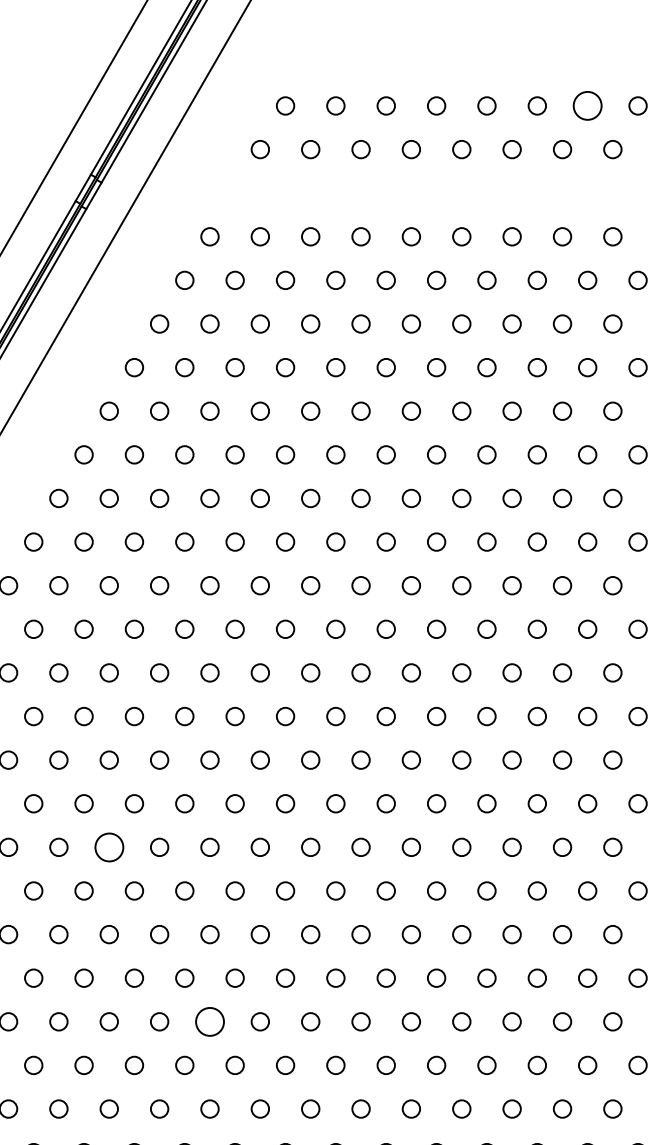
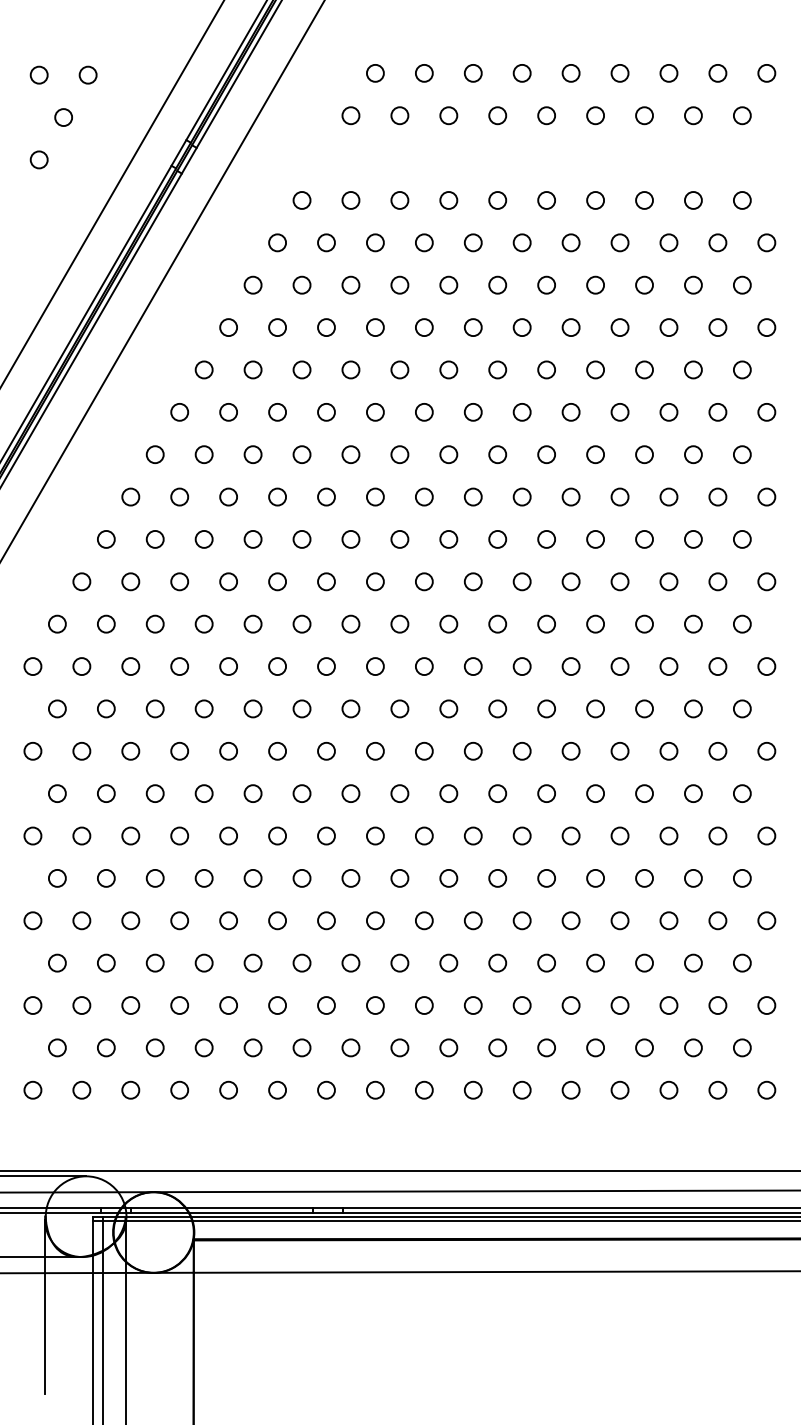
circle: (587, 106) -> (668, 73), size x0.62
circle: (108, 847) -> (203, 793), size x0.62
circle: (209, 1021) -> (301, 962), size x0.62

